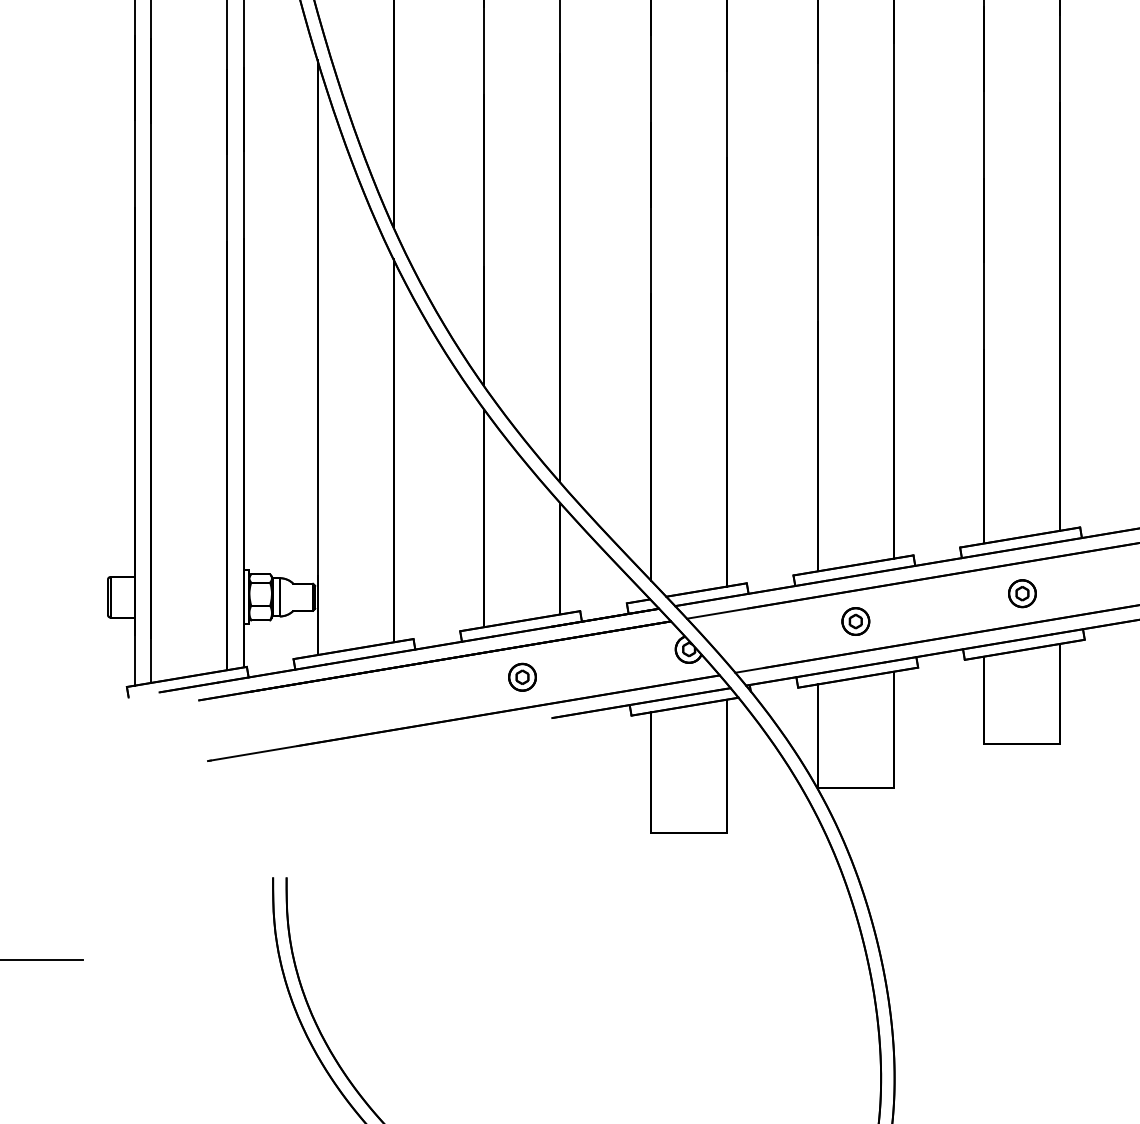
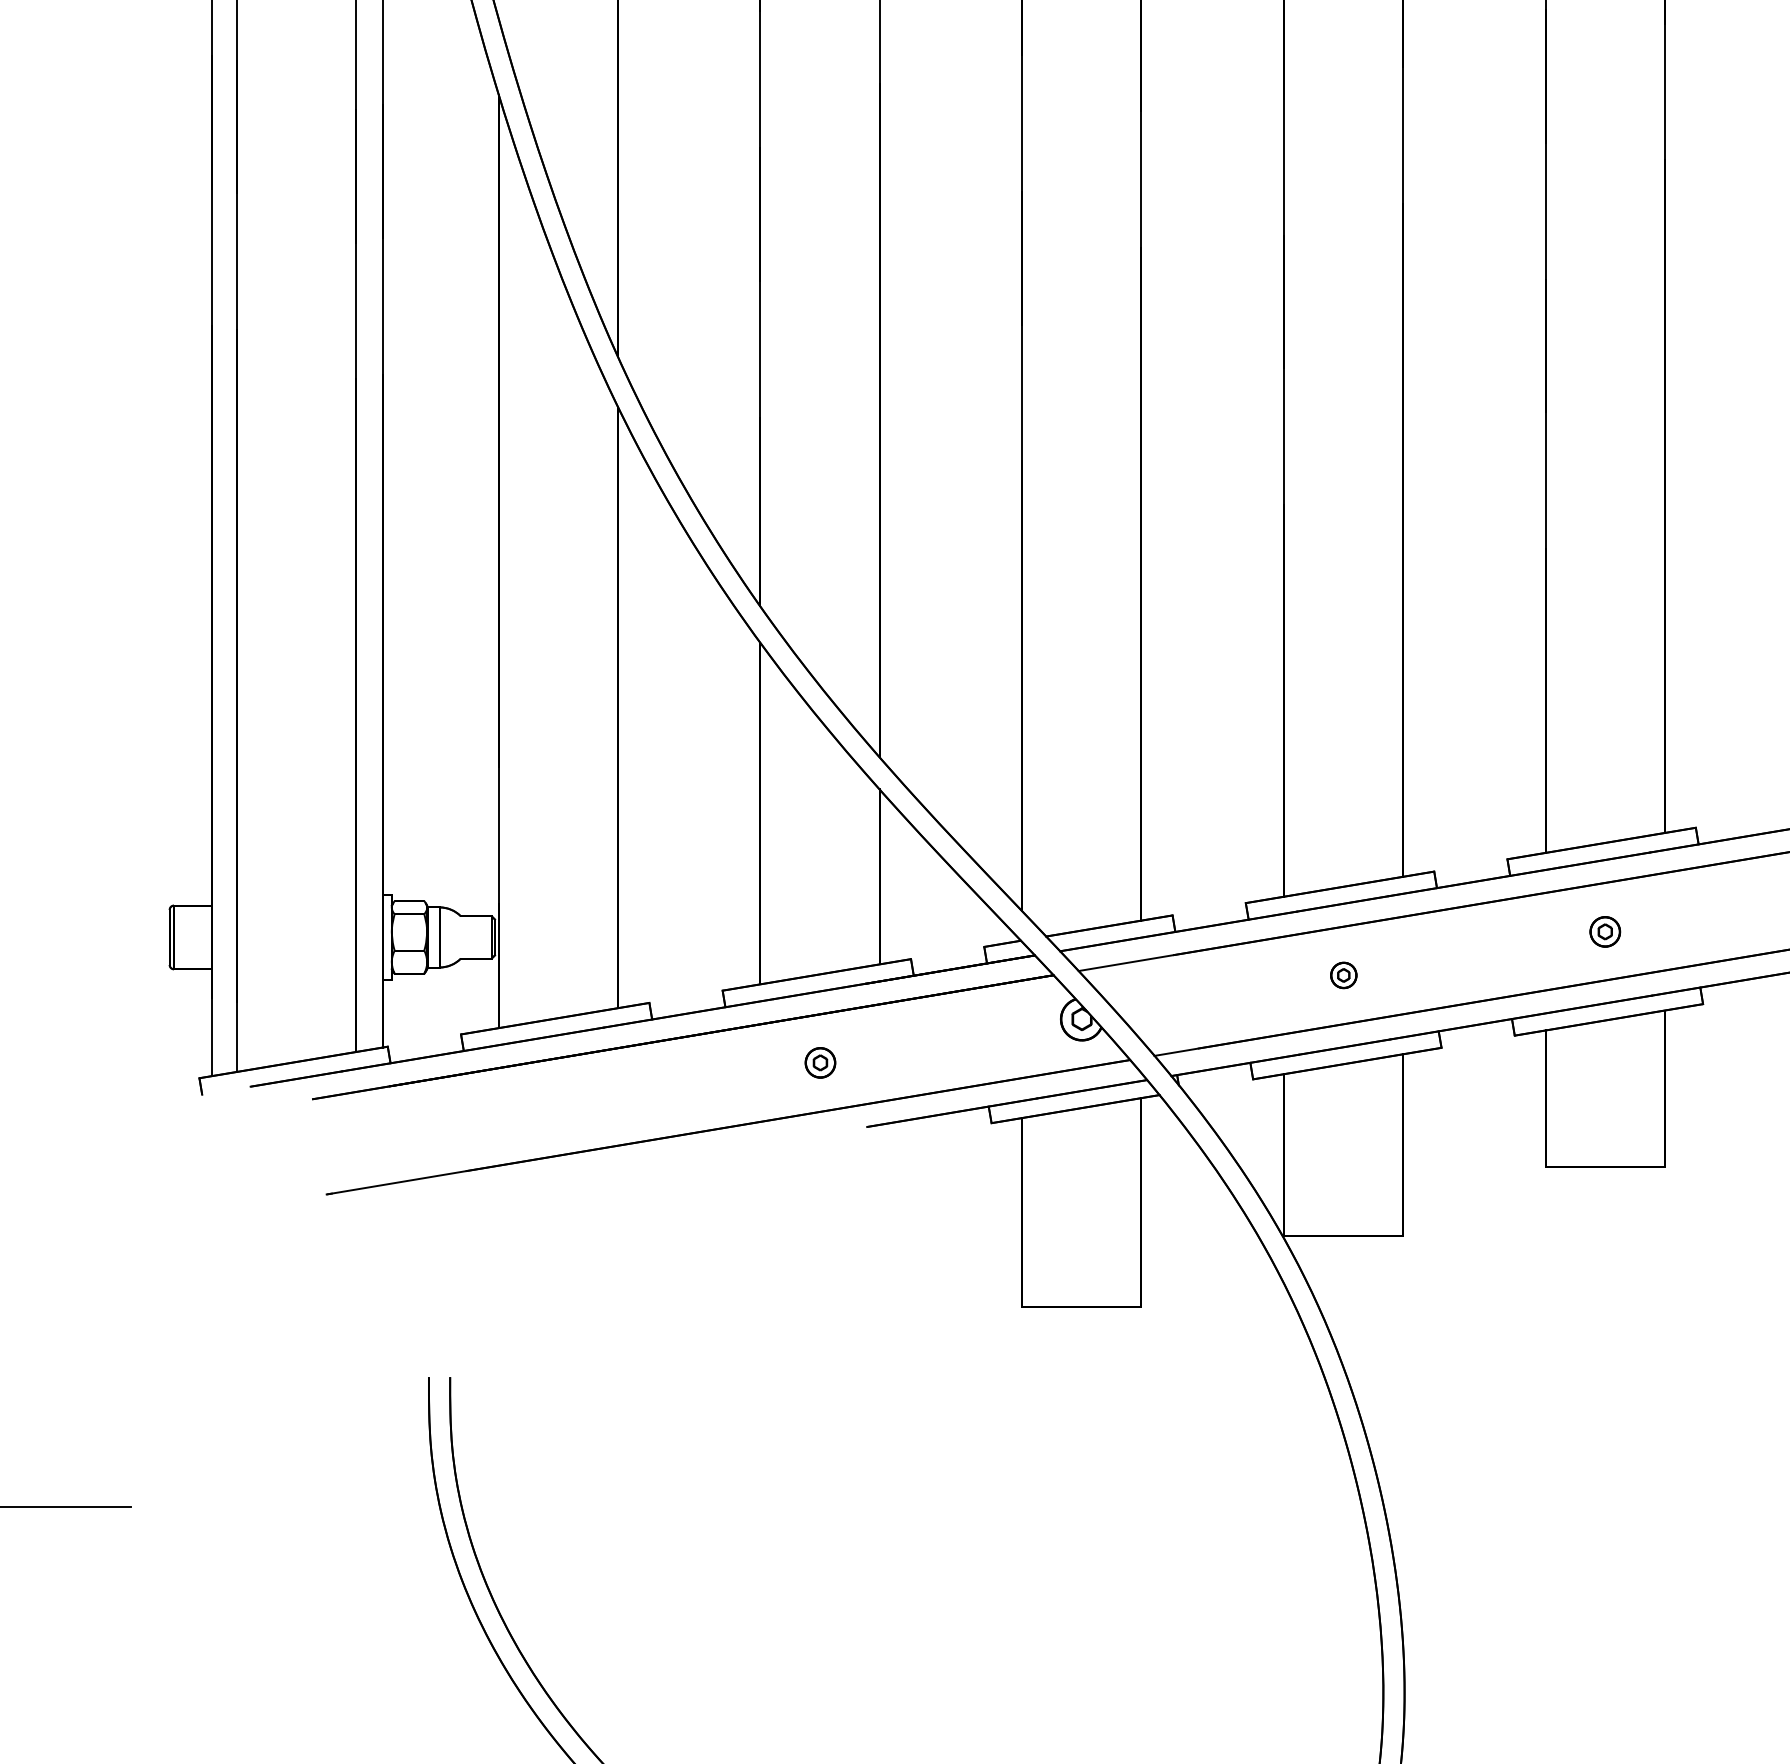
part: (1022, 593) -> (1605, 931), size x0.7
part: (855, 621) -> (1343, 975), size x0.6
part: (522, 676) -> (820, 1061), size x0.7

